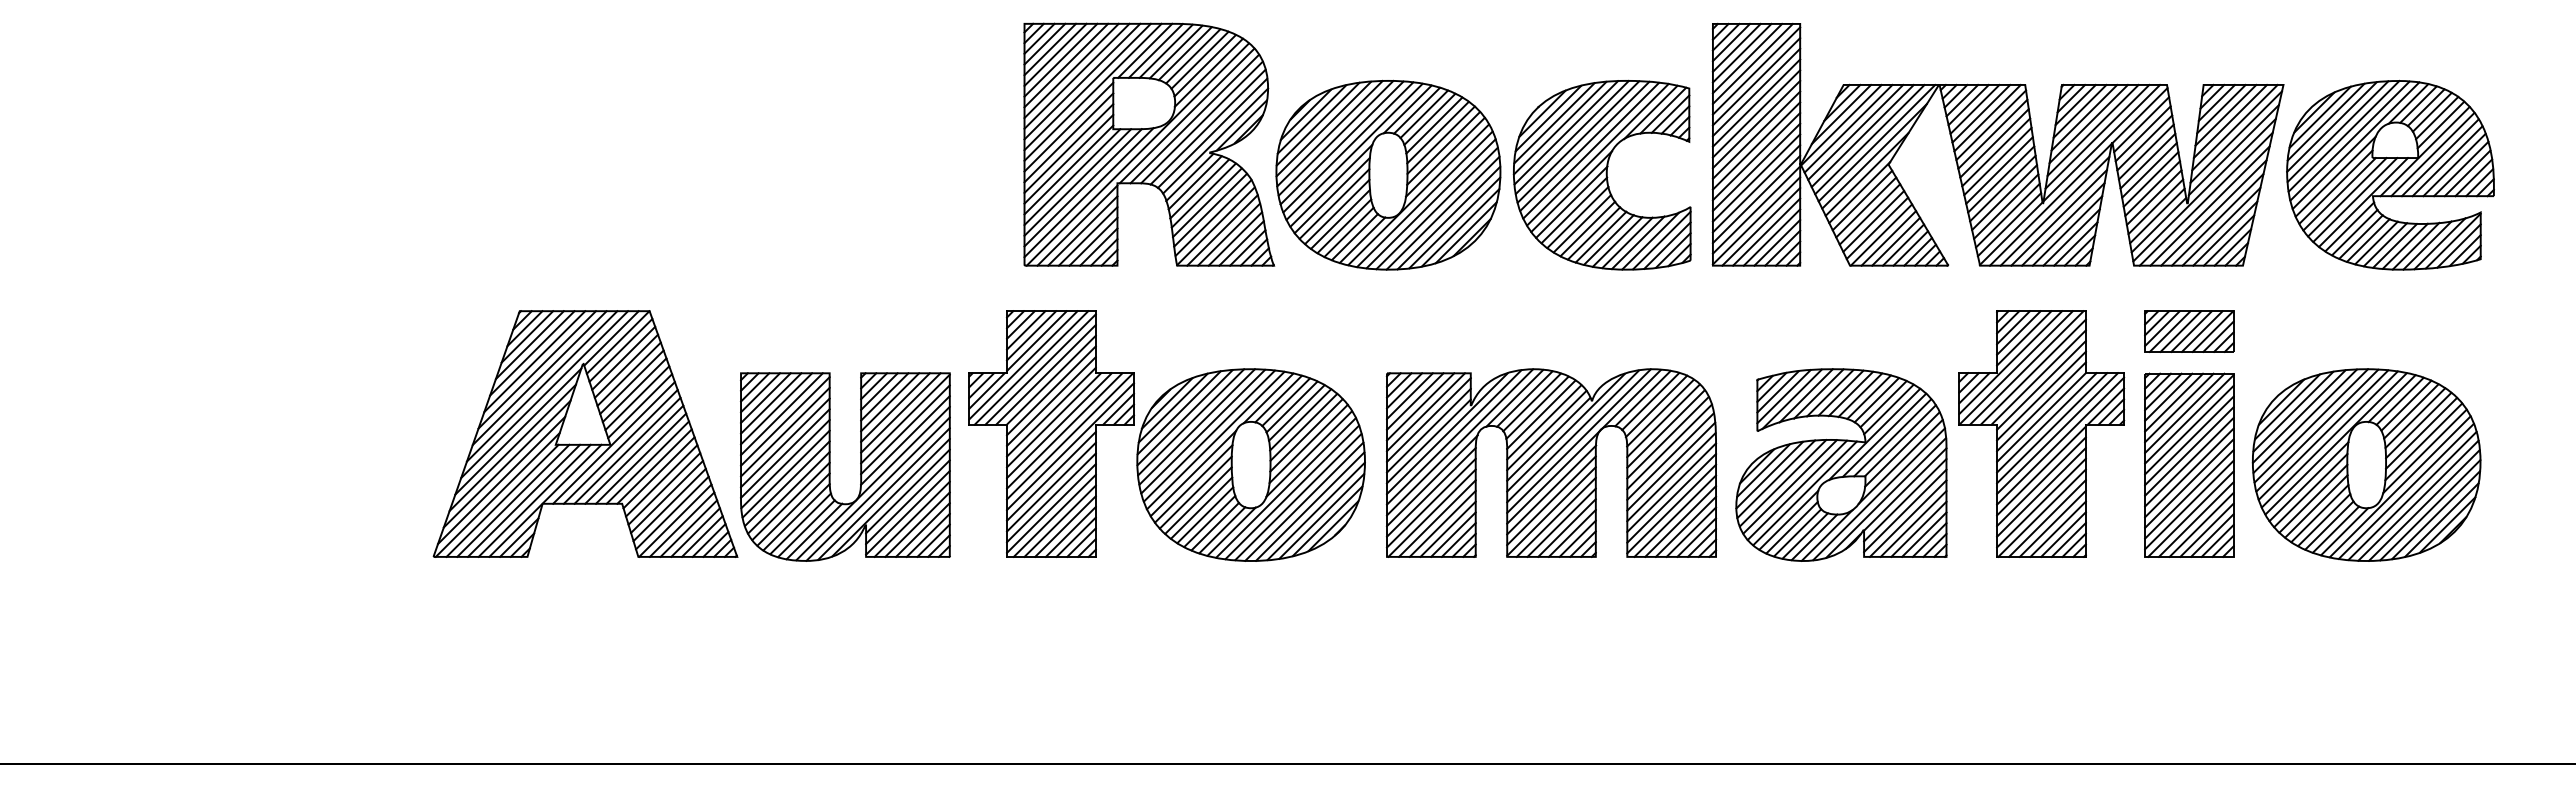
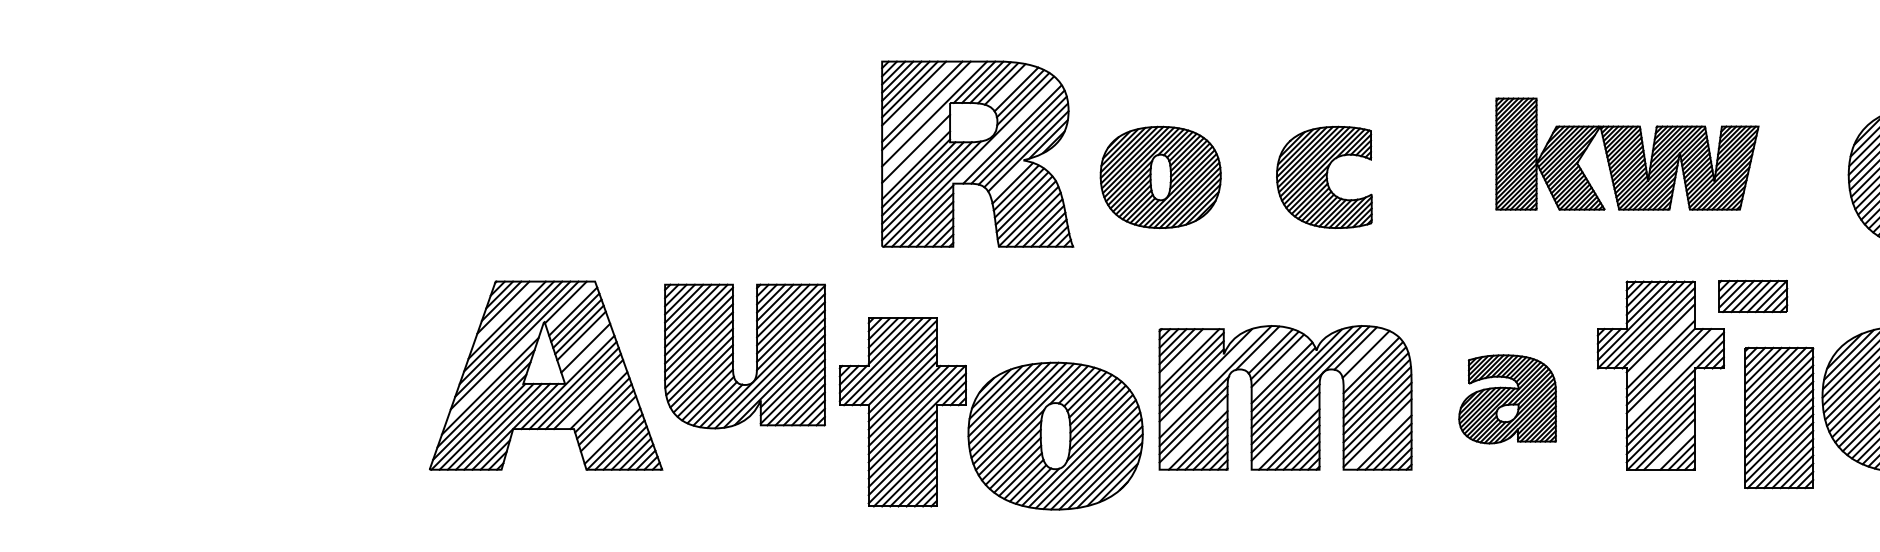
line: (1193, 56) -> (1011, 86), removed
line: (1071, 70) -> (918, 97), removed
line: (1087, 86) -> (930, 109), removed
line: (1186, 115) -> (1006, 131), removed
line: (1068, 126) -> (915, 140), removed
part: (1997, 144) -> (1627, 153), size x0.6
line: (1068, 148) -> (915, 157), removed
part: (1388, 174) -> (1160, 176), size x0.7
part: (1601, 174) -> (1323, 176), size x0.7
line: (1189, 177) -> (1008, 179), removed
part: (2189, 331) -> (1753, 296), moved
line: (617, 342) -> (570, 305), removed
line: (532, 353) -> (505, 313), removed
line: (634, 390) -> (583, 342), removed
line: (2041, 395) -> (1660, 346), removed
line: (1524, 398) -> (1264, 348), removed
line: (1650, 401) -> (1361, 350), removed
line: (640, 406) -> (588, 354), removed
line: (1420, 406) -> (1185, 354), removed
line: (1660, 412) -> (1369, 359), removed
line: (1544, 422) -> (1280, 366), removed
line: (518, 431) -> (494, 373), removed
line: (2057, 433) -> (1672, 375), removed
part: (1166, 435) -> (990, 413), moved
line: (1453, 437) -> (1210, 378), removed
line: (647, 462) -> (593, 397), removed
part: (1841, 464) -> (1507, 398), size x0.6
part: (2189, 464) -> (1779, 417), moved
part: (830, 466) -> (733, 356), moved
line: (669, 504) -> (610, 429), removed
line: (1551, 511) -> (1285, 434), removed
line: (1431, 512) -> (1193, 435), removed
line: (1675, 515) -> (1380, 438), removed
line: (2057, 528) -> (1672, 447), removed

